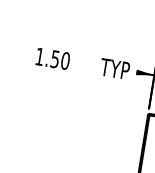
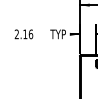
text: (51, 58) -> (23, 34), 1.50 -> 2.16

